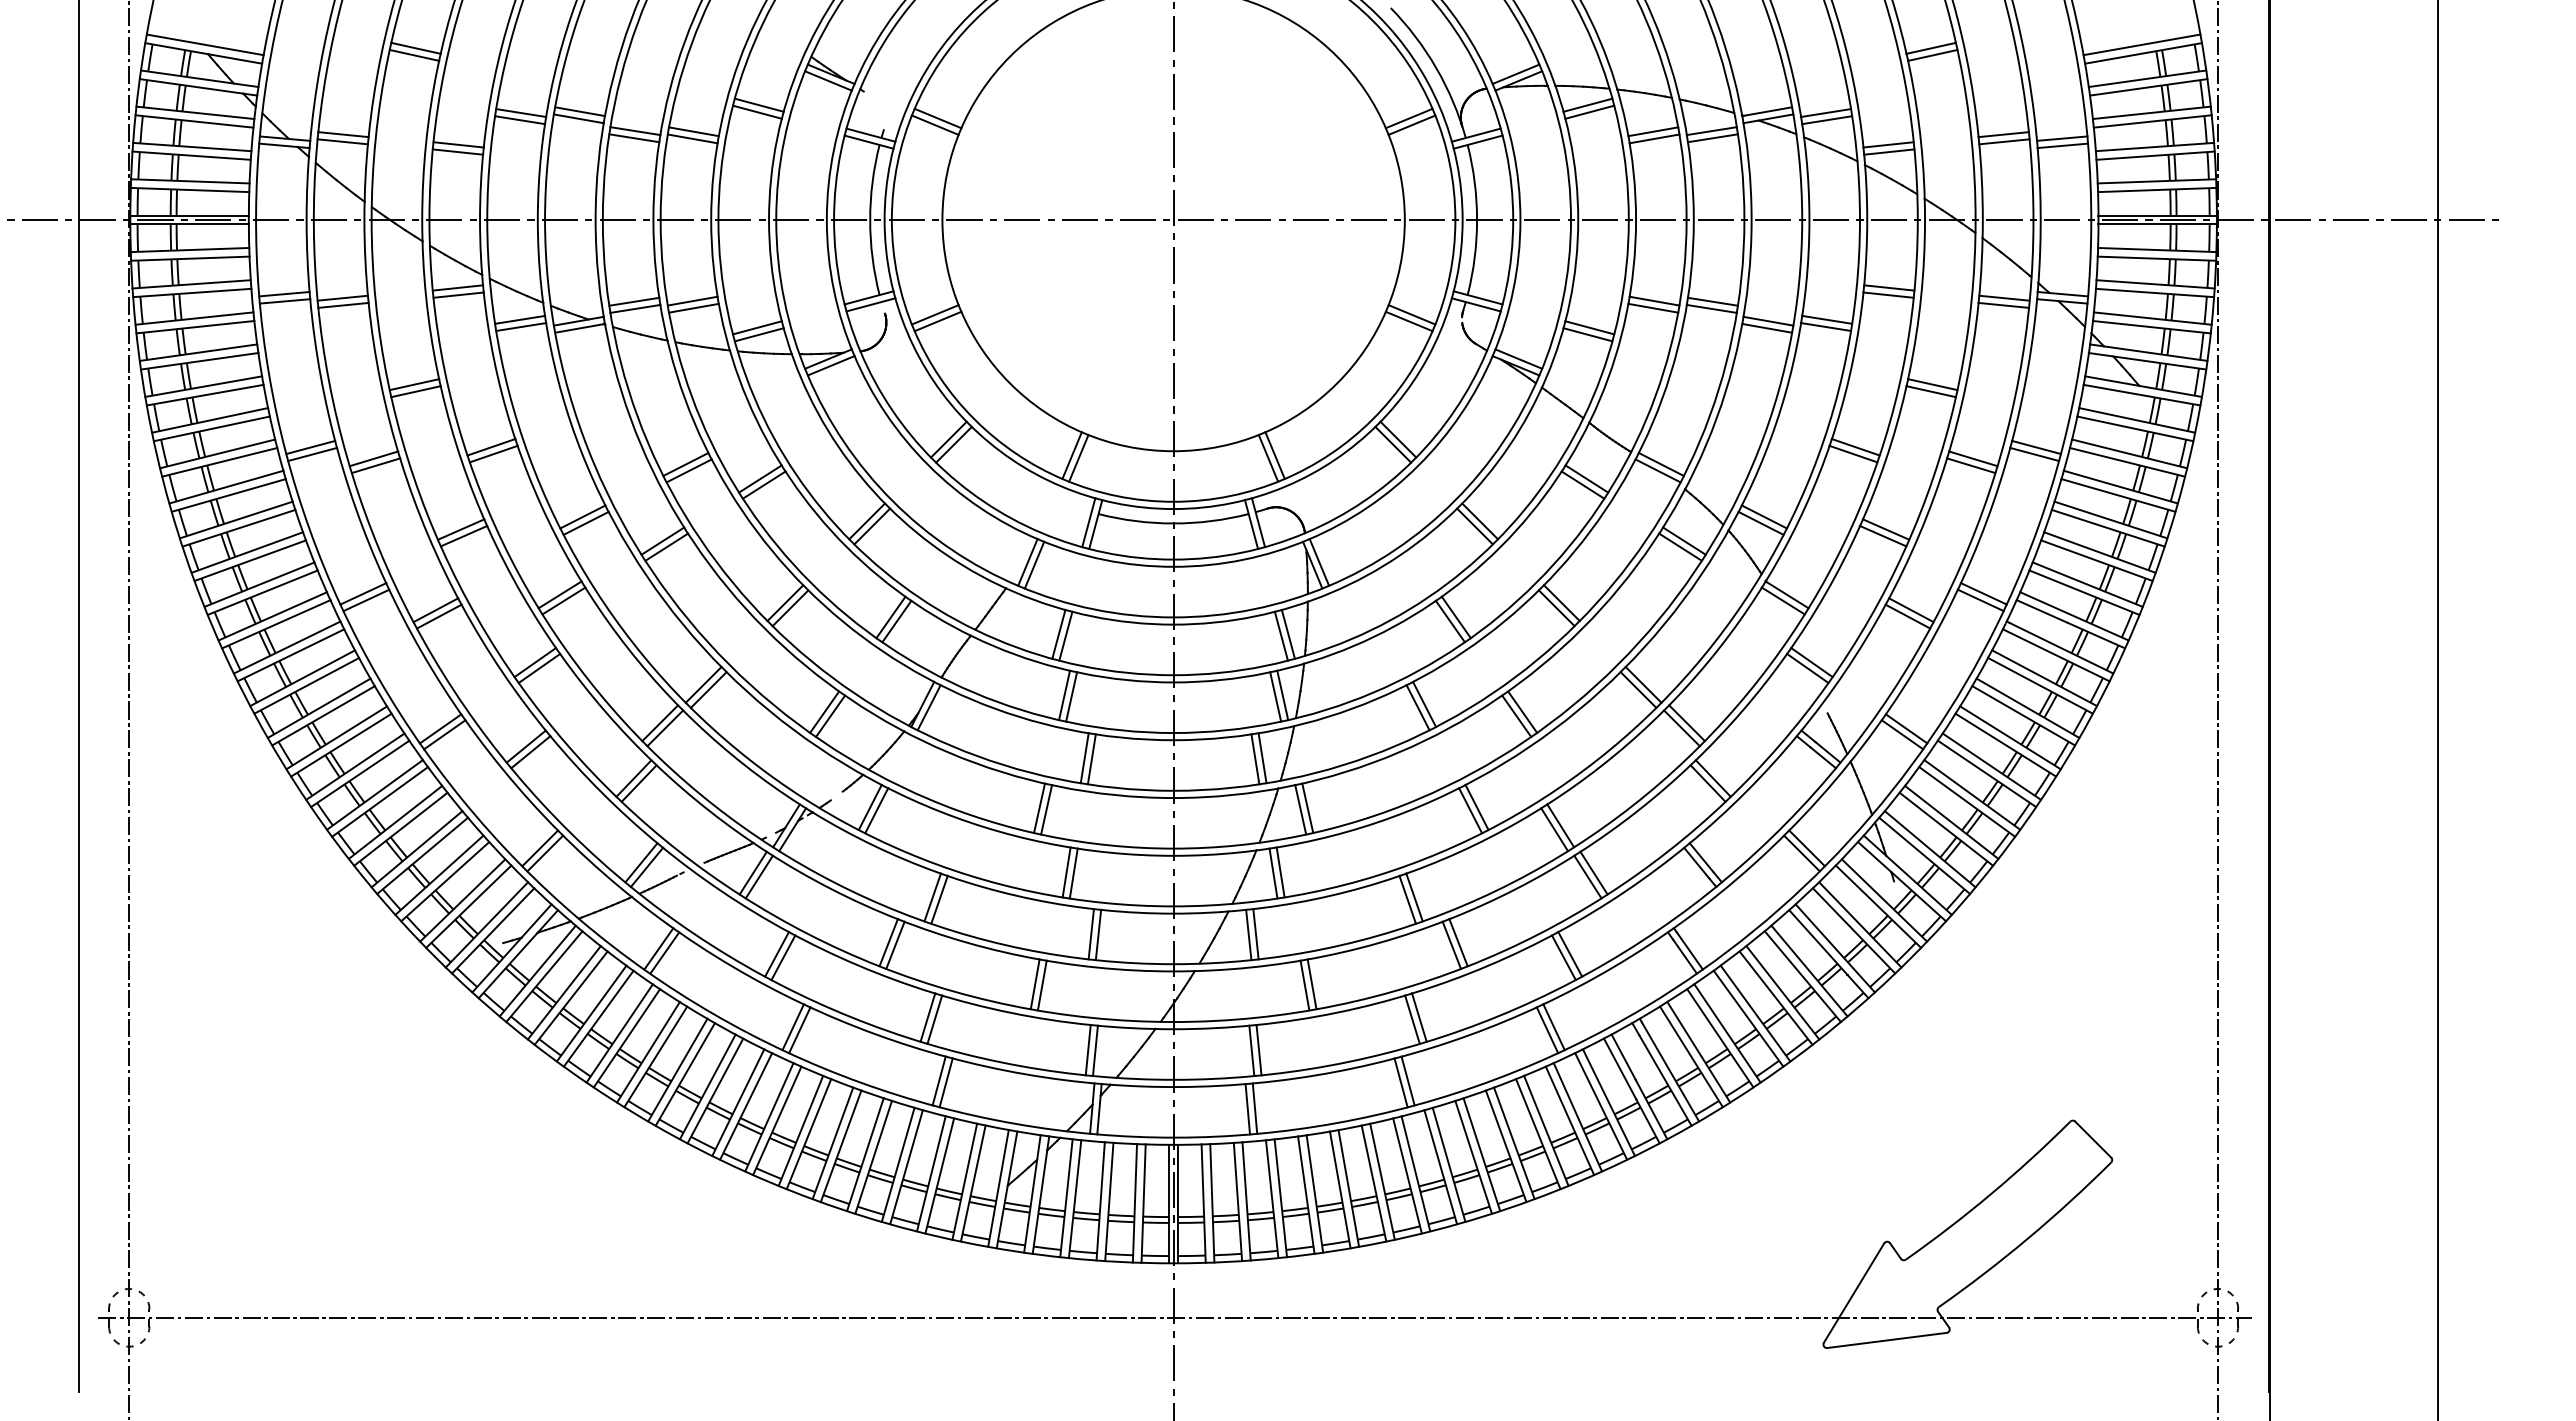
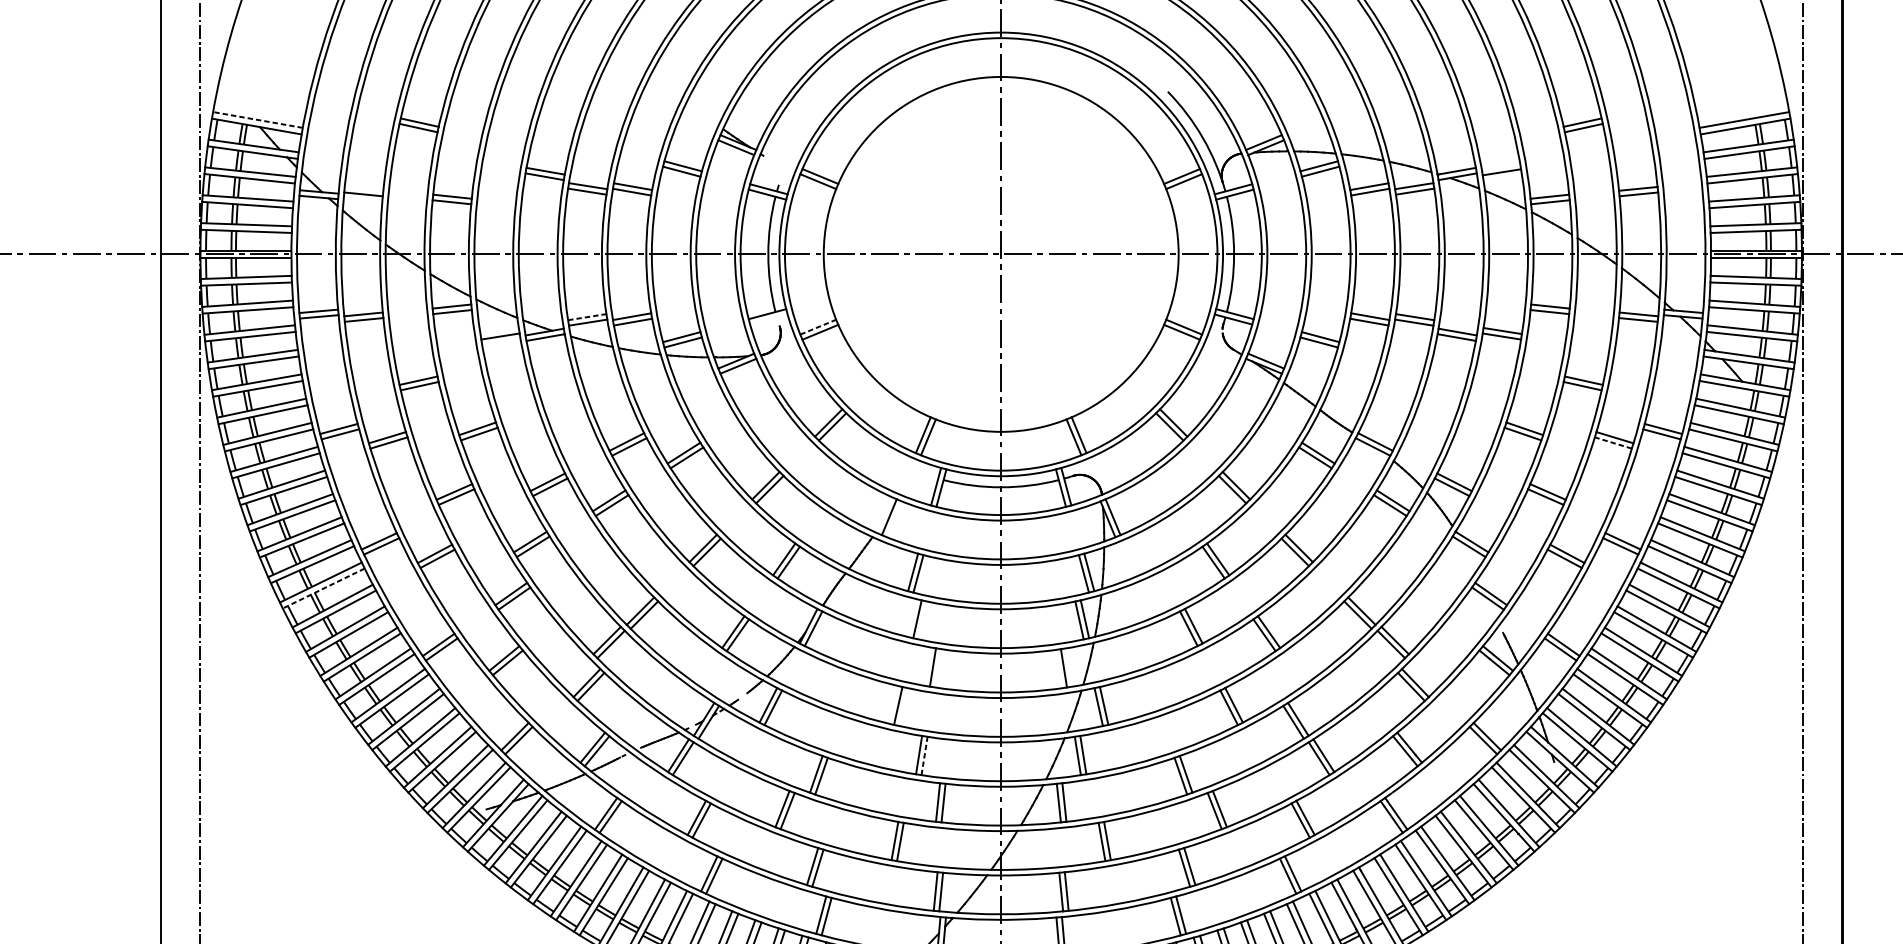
line: (204, 44) -> (257, 119), solid -> dashed
line: (521, 113) -> (500, 172), removed
line: (520, 120) -> (499, 178), removed
line: (1827, 120) -> (1503, 178), removed
line: (343, 134) -> (364, 188), removed
line: (2062, 138) -> (1683, 191), removed
line: (2062, 145) -> (1683, 197), removed
line: (634, 301) -> (587, 316), solid -> dashed
line: (870, 304) -> (768, 319), removed
line: (935, 314) -> (818, 326), solid -> dashed
line: (520, 319) -> (499, 330), removed
line: (1970, 465) -> (1612, 442), solid -> dashed
line: (1034, 564) -> (894, 518), removed
line: (290, 655) -> (323, 588), solid -> dashed
line: (1071, 696) -> (922, 620), removed
line: (1262, 758) -> (1069, 667), removed
line: (1091, 759) -> (938, 668), removed
line: (1046, 809) -> (903, 706), removed
line: (1073, 873) -> (924, 755), solid -> dashed

